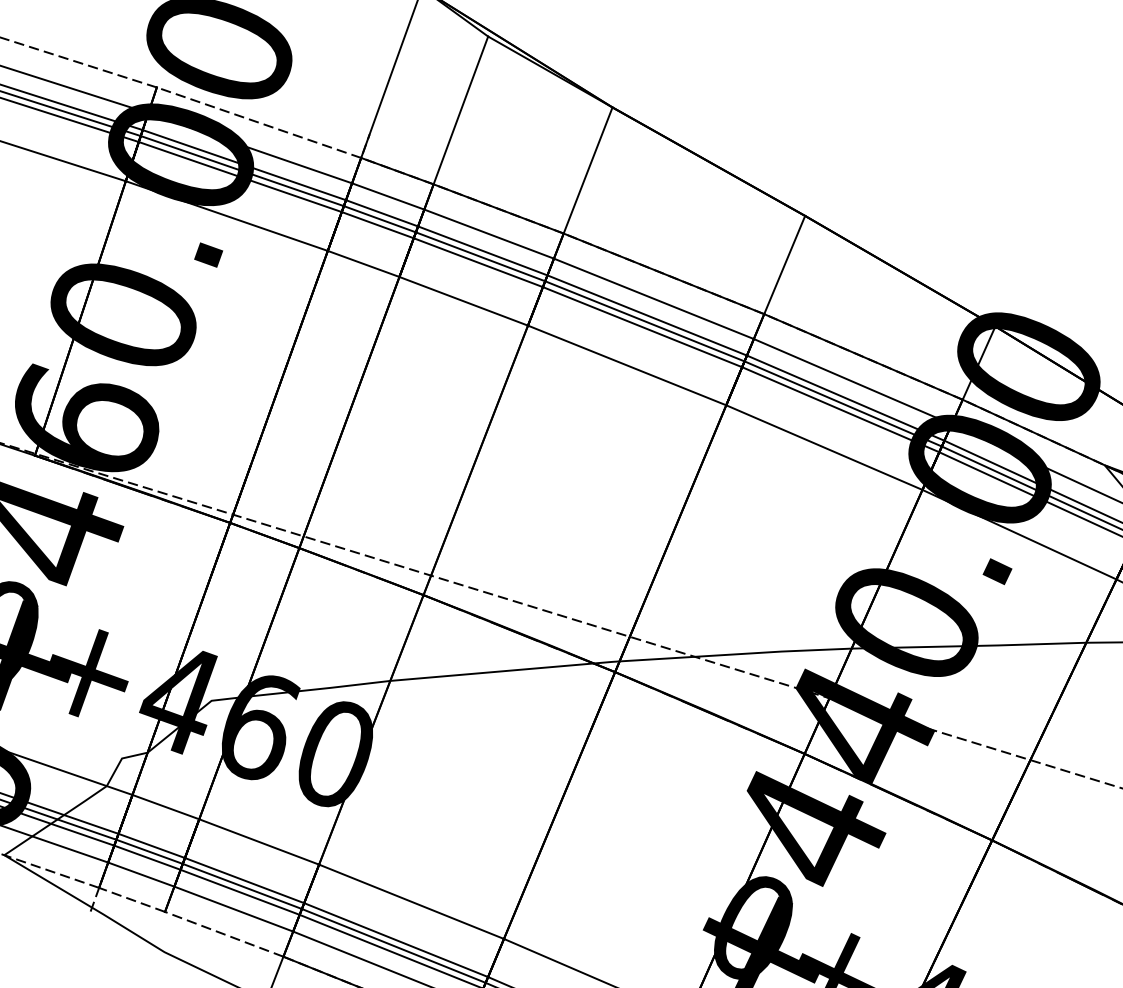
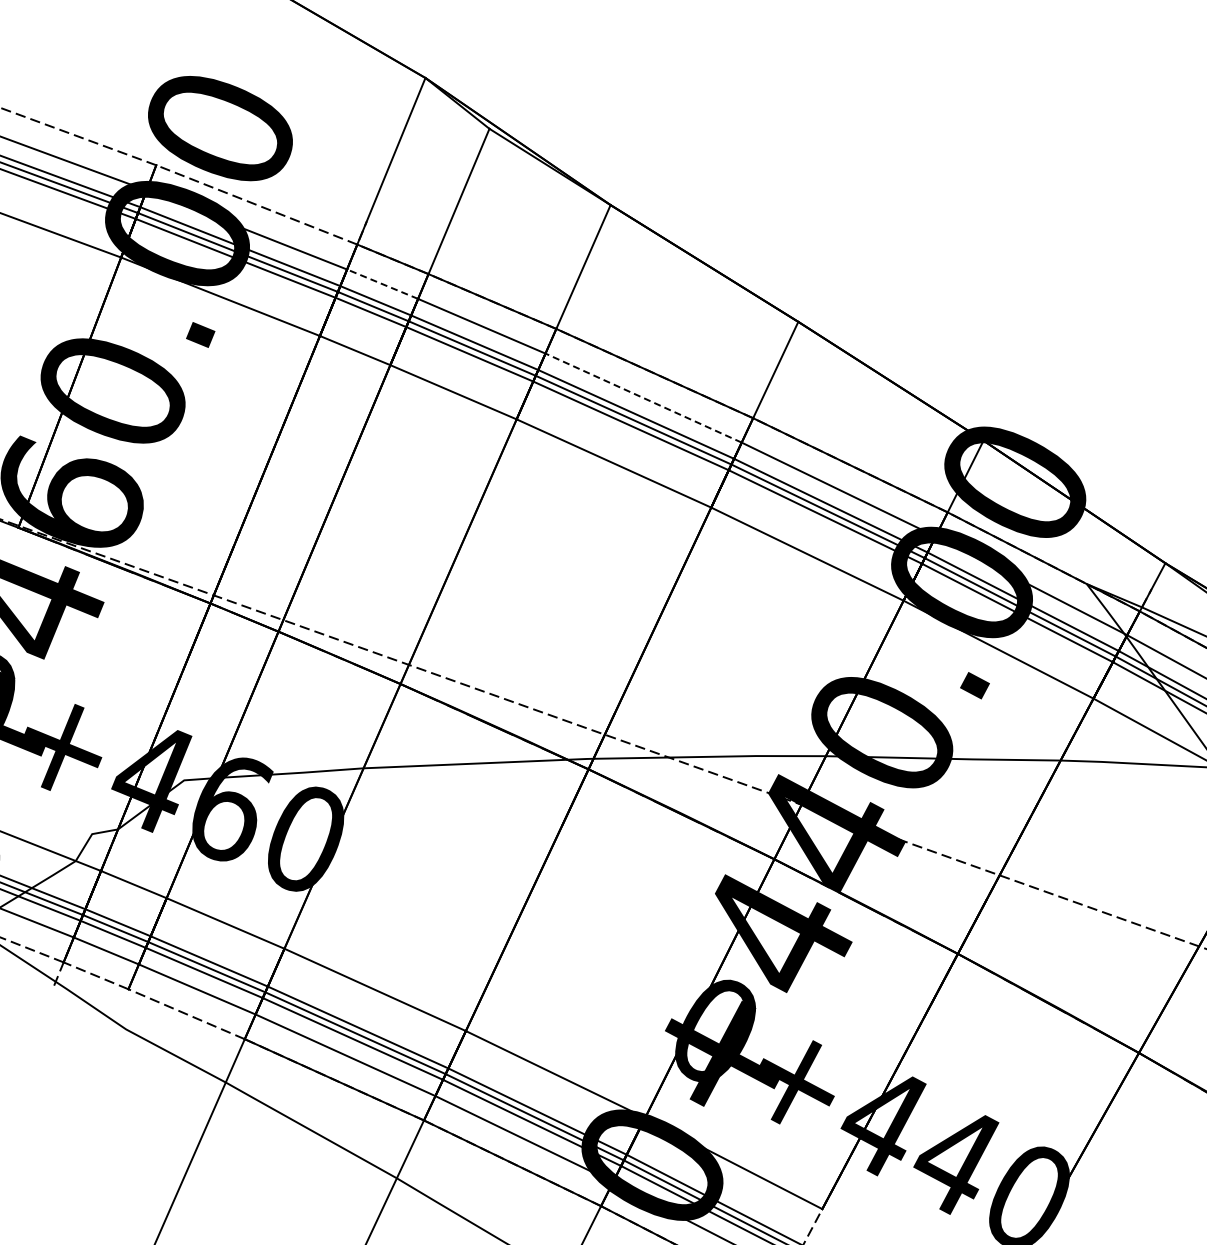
line: (388, 196) -> (382, 284), solid -> dashed
line: (653, 299) -> (643, 398), solid -> dashed

